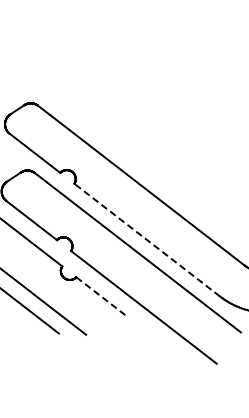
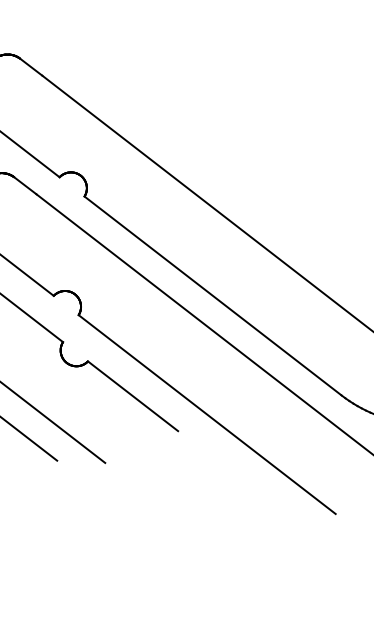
line: (146, 239) -> (211, 294), dashed -> solid
line: (102, 297) -> (134, 397), dashed -> solid

